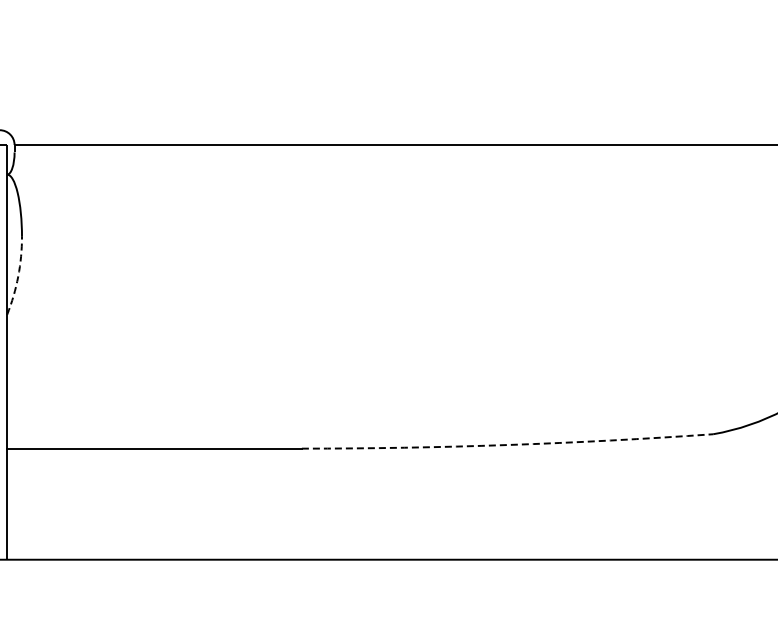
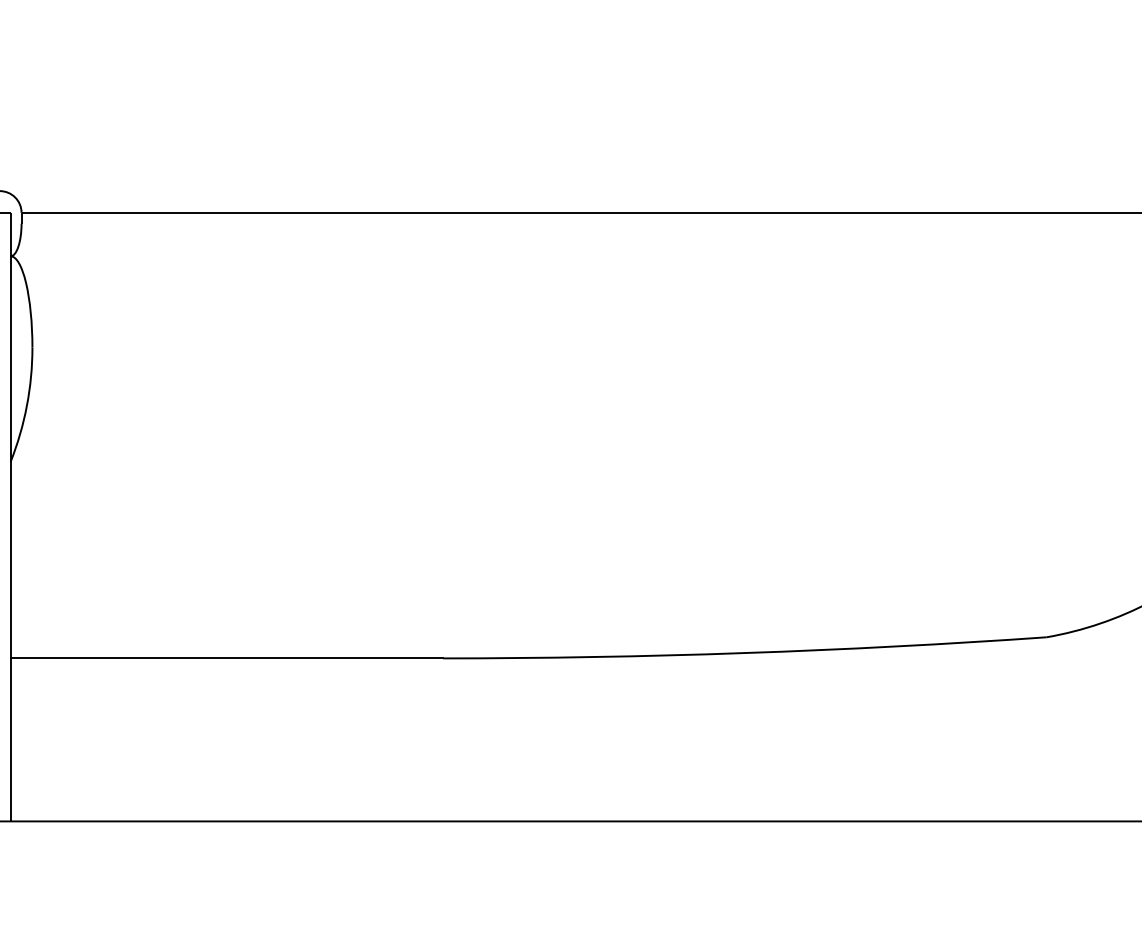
arc: (18, 276) -> (27, 405), dashed -> solid
arc: (507, 445) -> (744, 653), dashed -> solid

